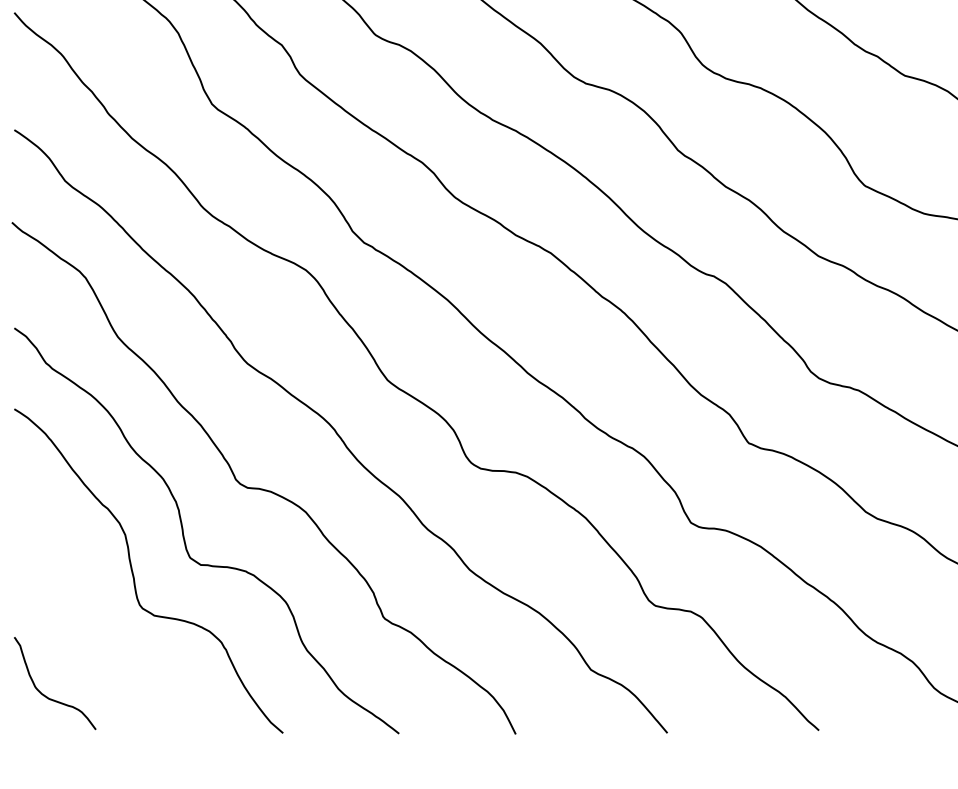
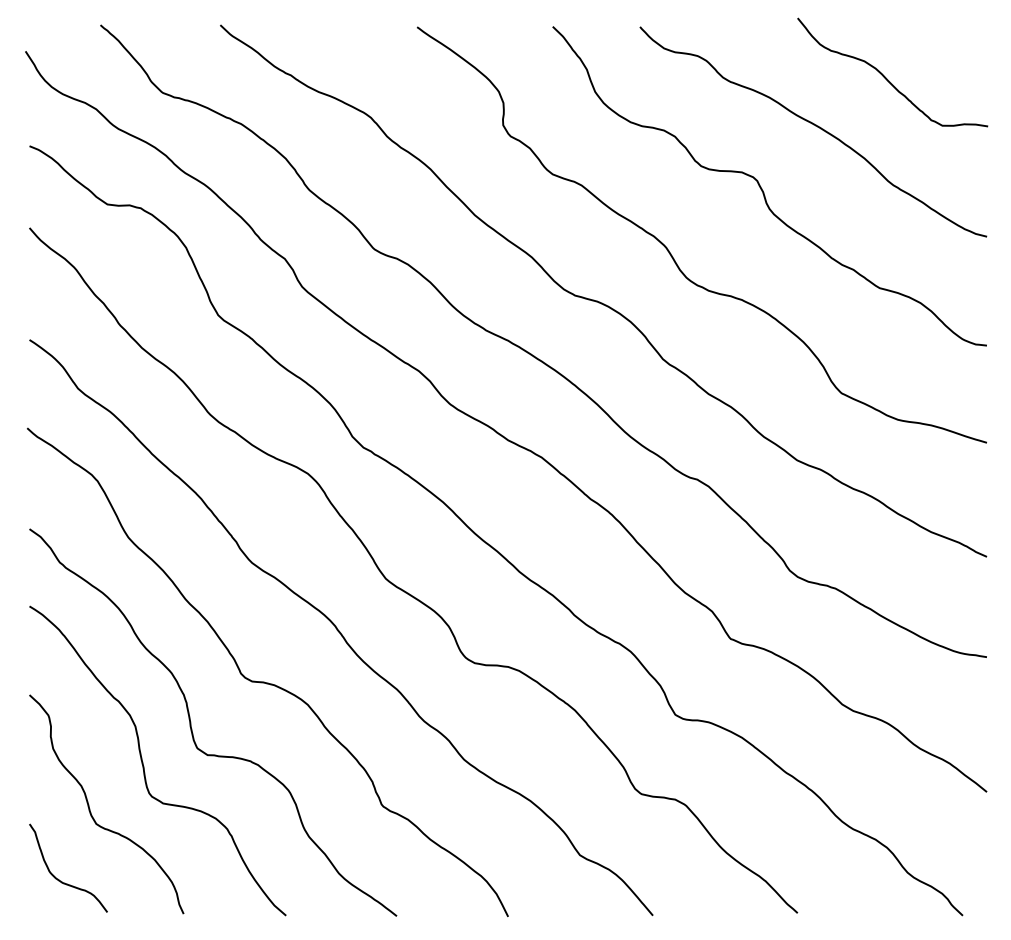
curve: (78, 620) -> (90, 808), added

